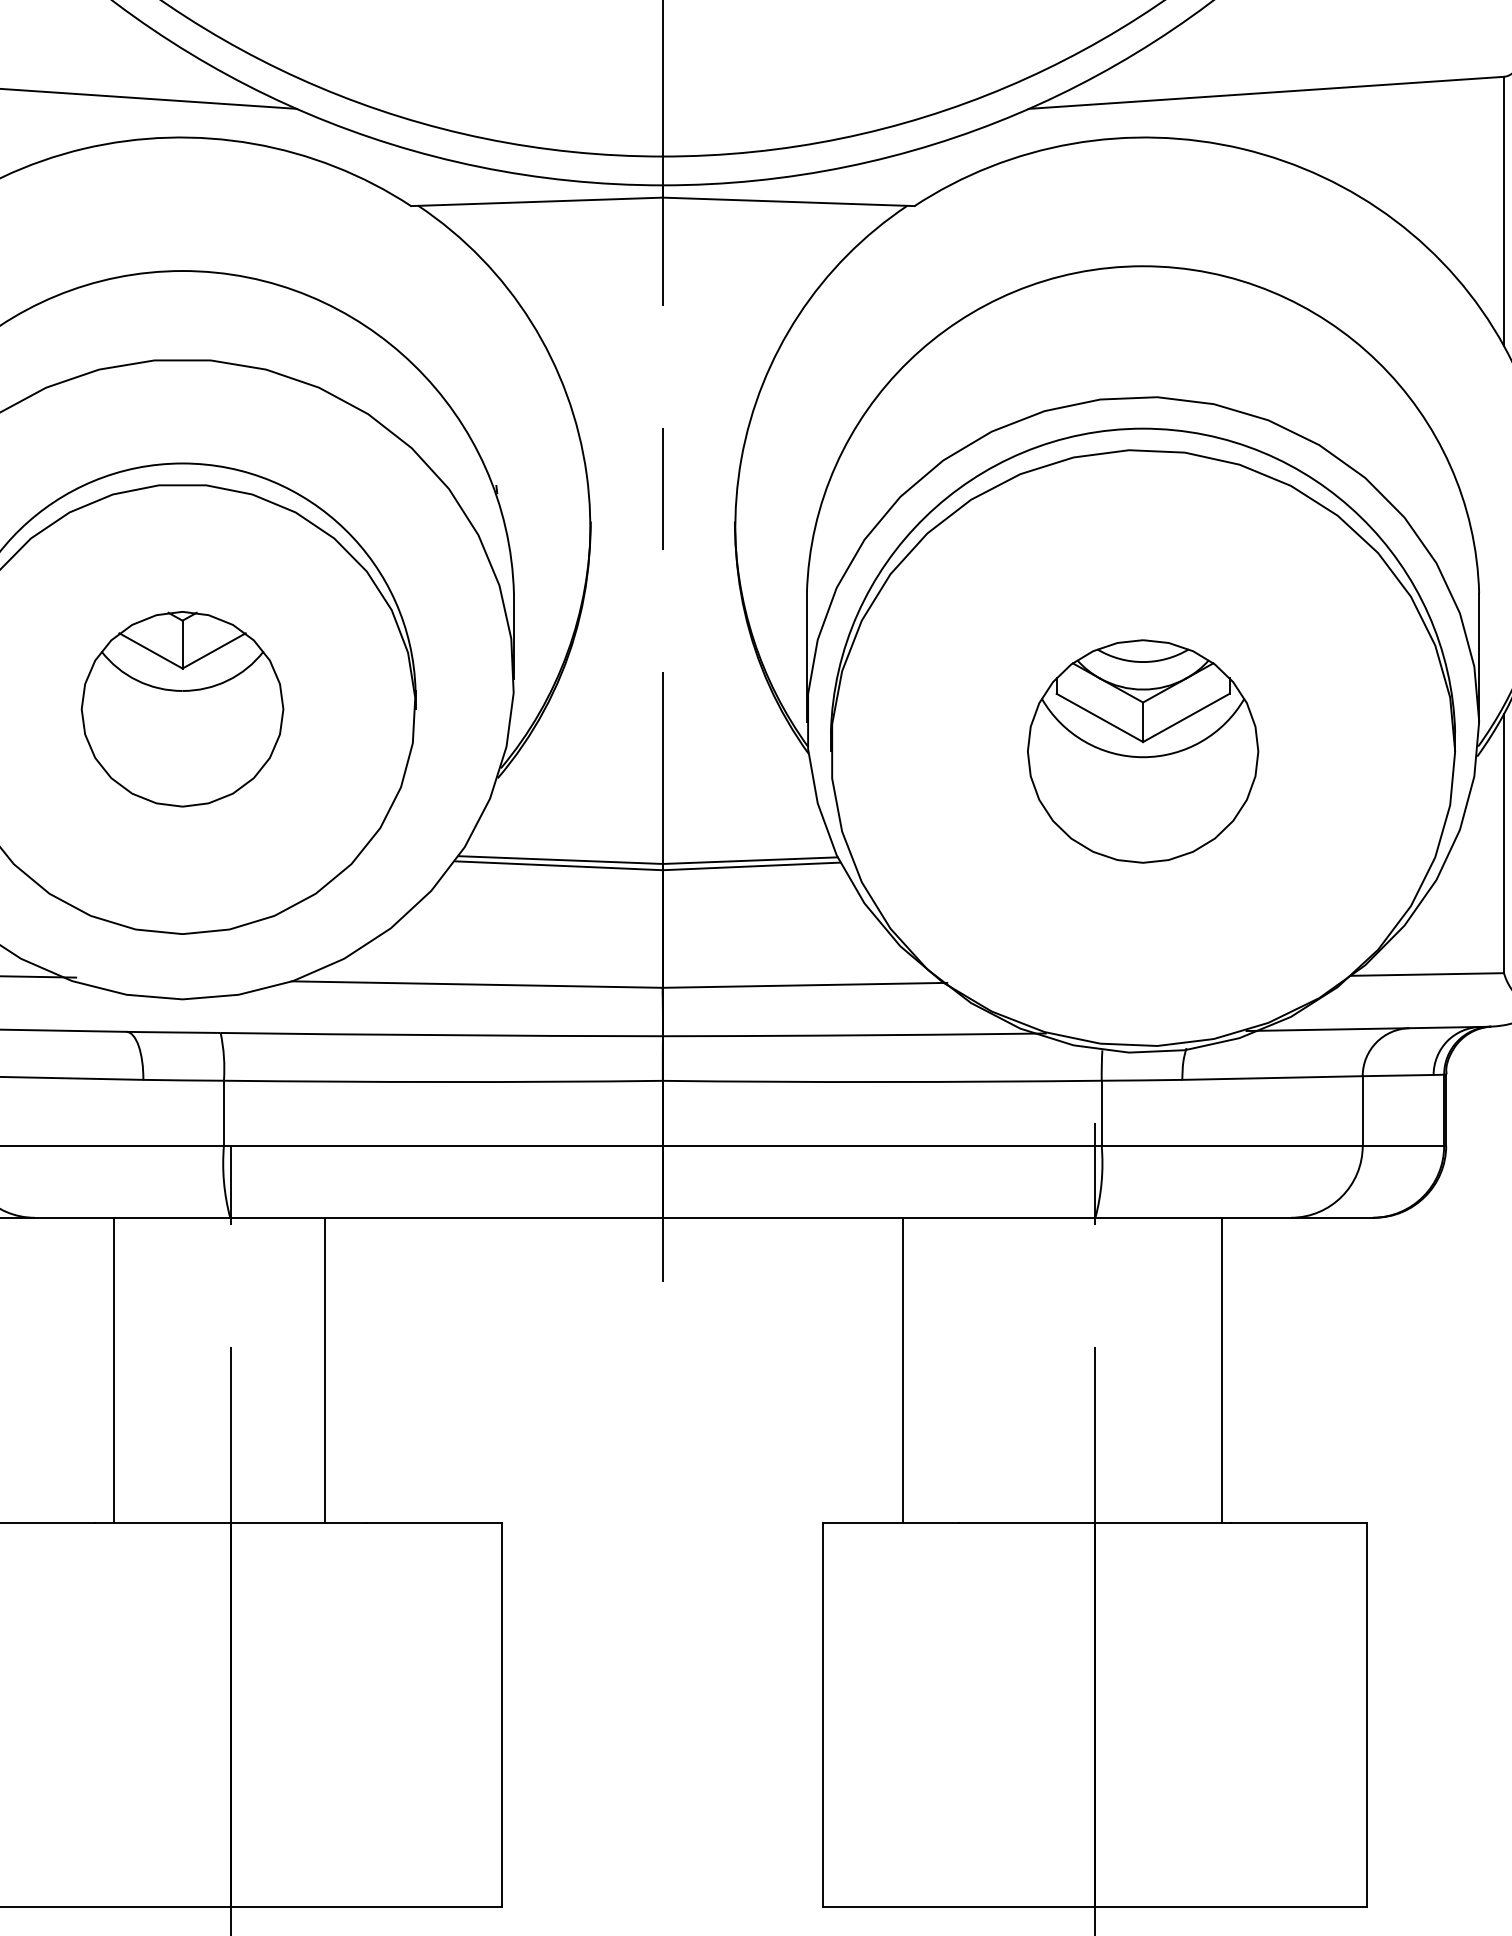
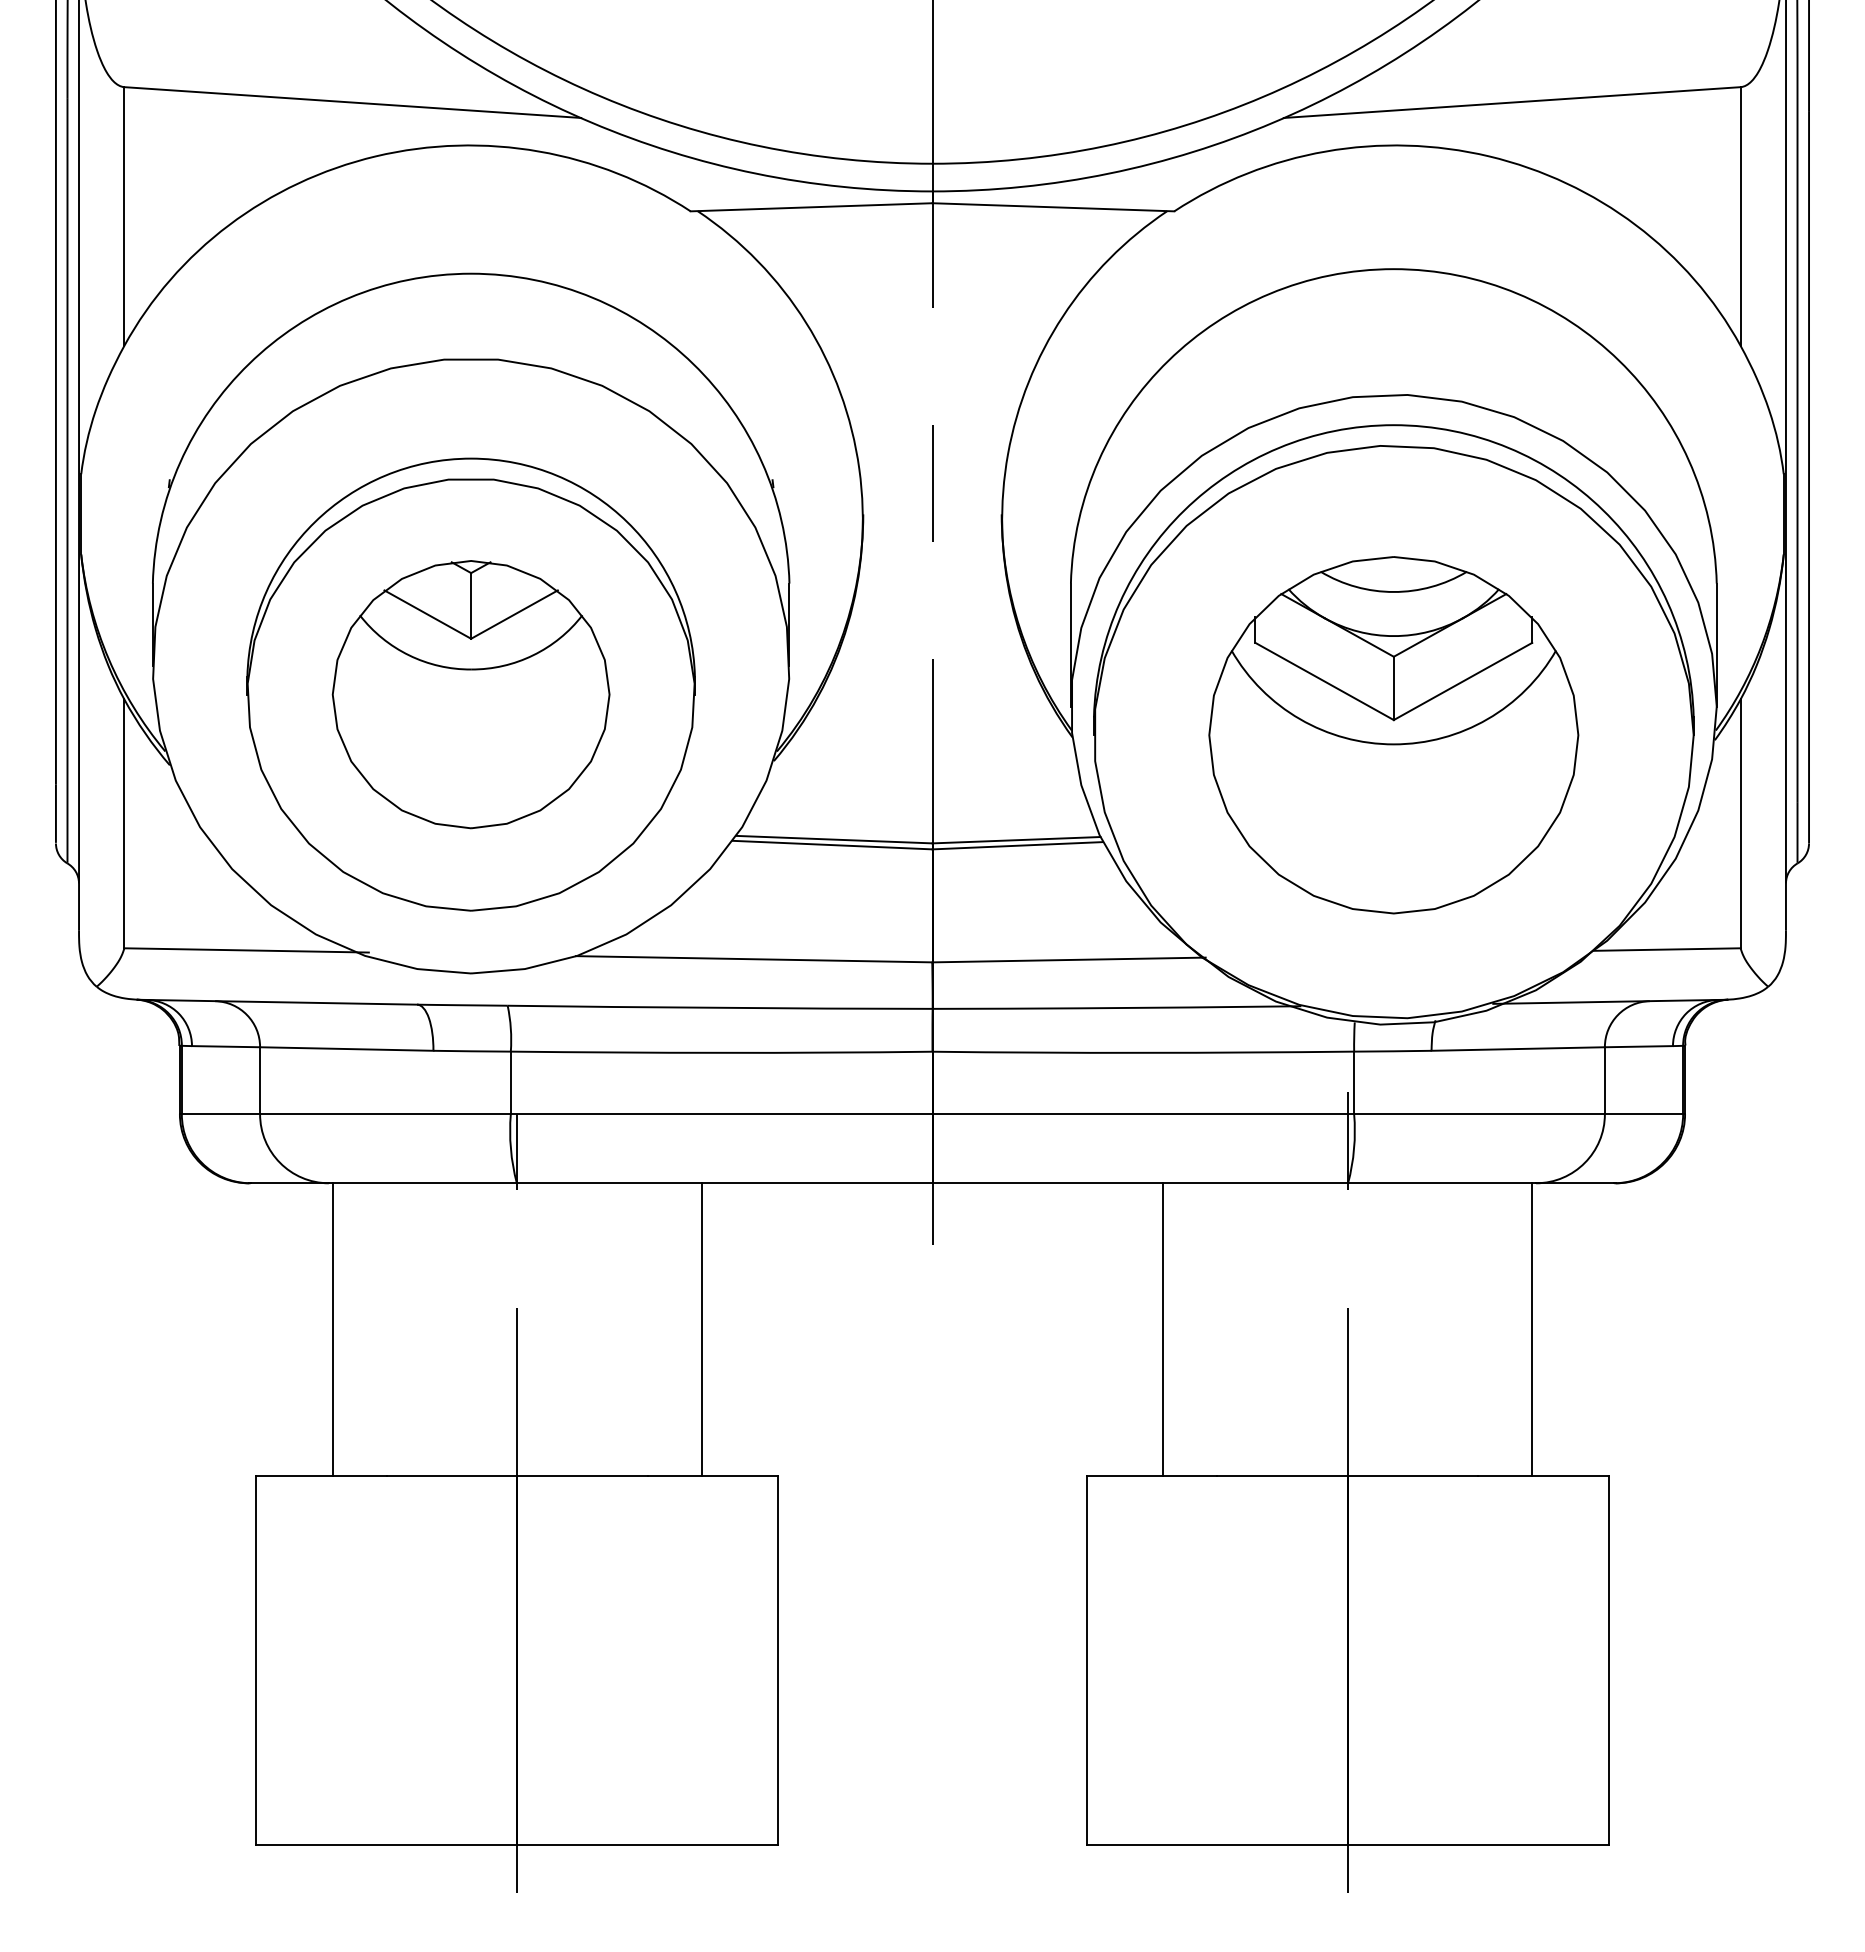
part: (181, 709) -> (470, 694), size x1.43
part: (1142, 751) -> (1393, 735), size x1.67
line: (113, 1369) -> (332, 1329), moved
line: (324, 1369) -> (701, 1329), moved
line: (1221, 1369) -> (1532, 1329), moved

